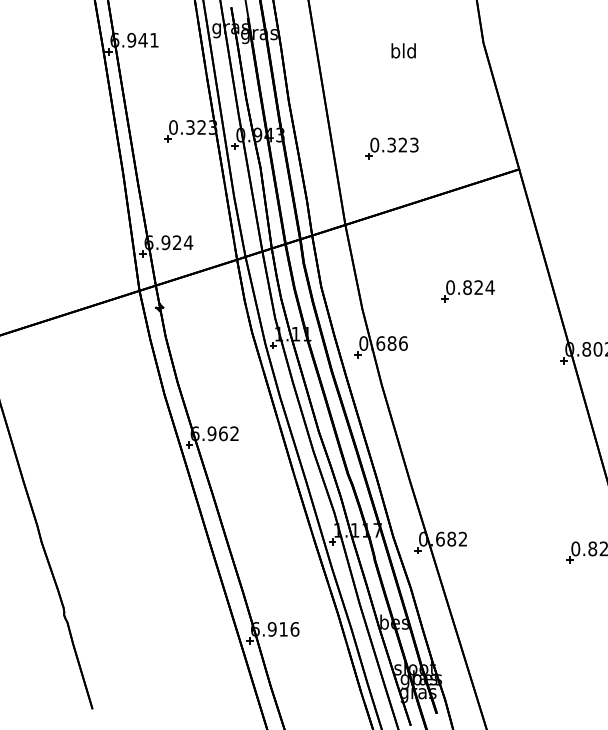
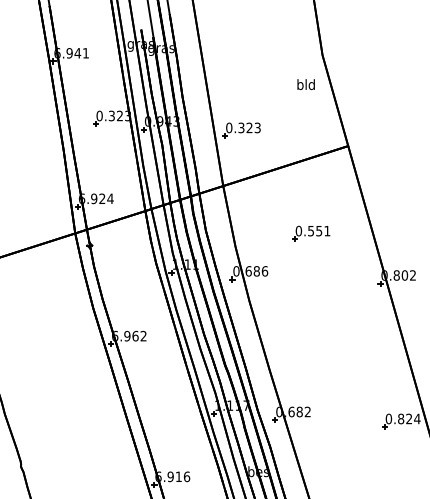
text: (403, 50) -> (306, 84), moved
part: (391, 148) -> (241, 130), moved
text: (478, 287) -> (318, 231), 0.824 -> 0.551

